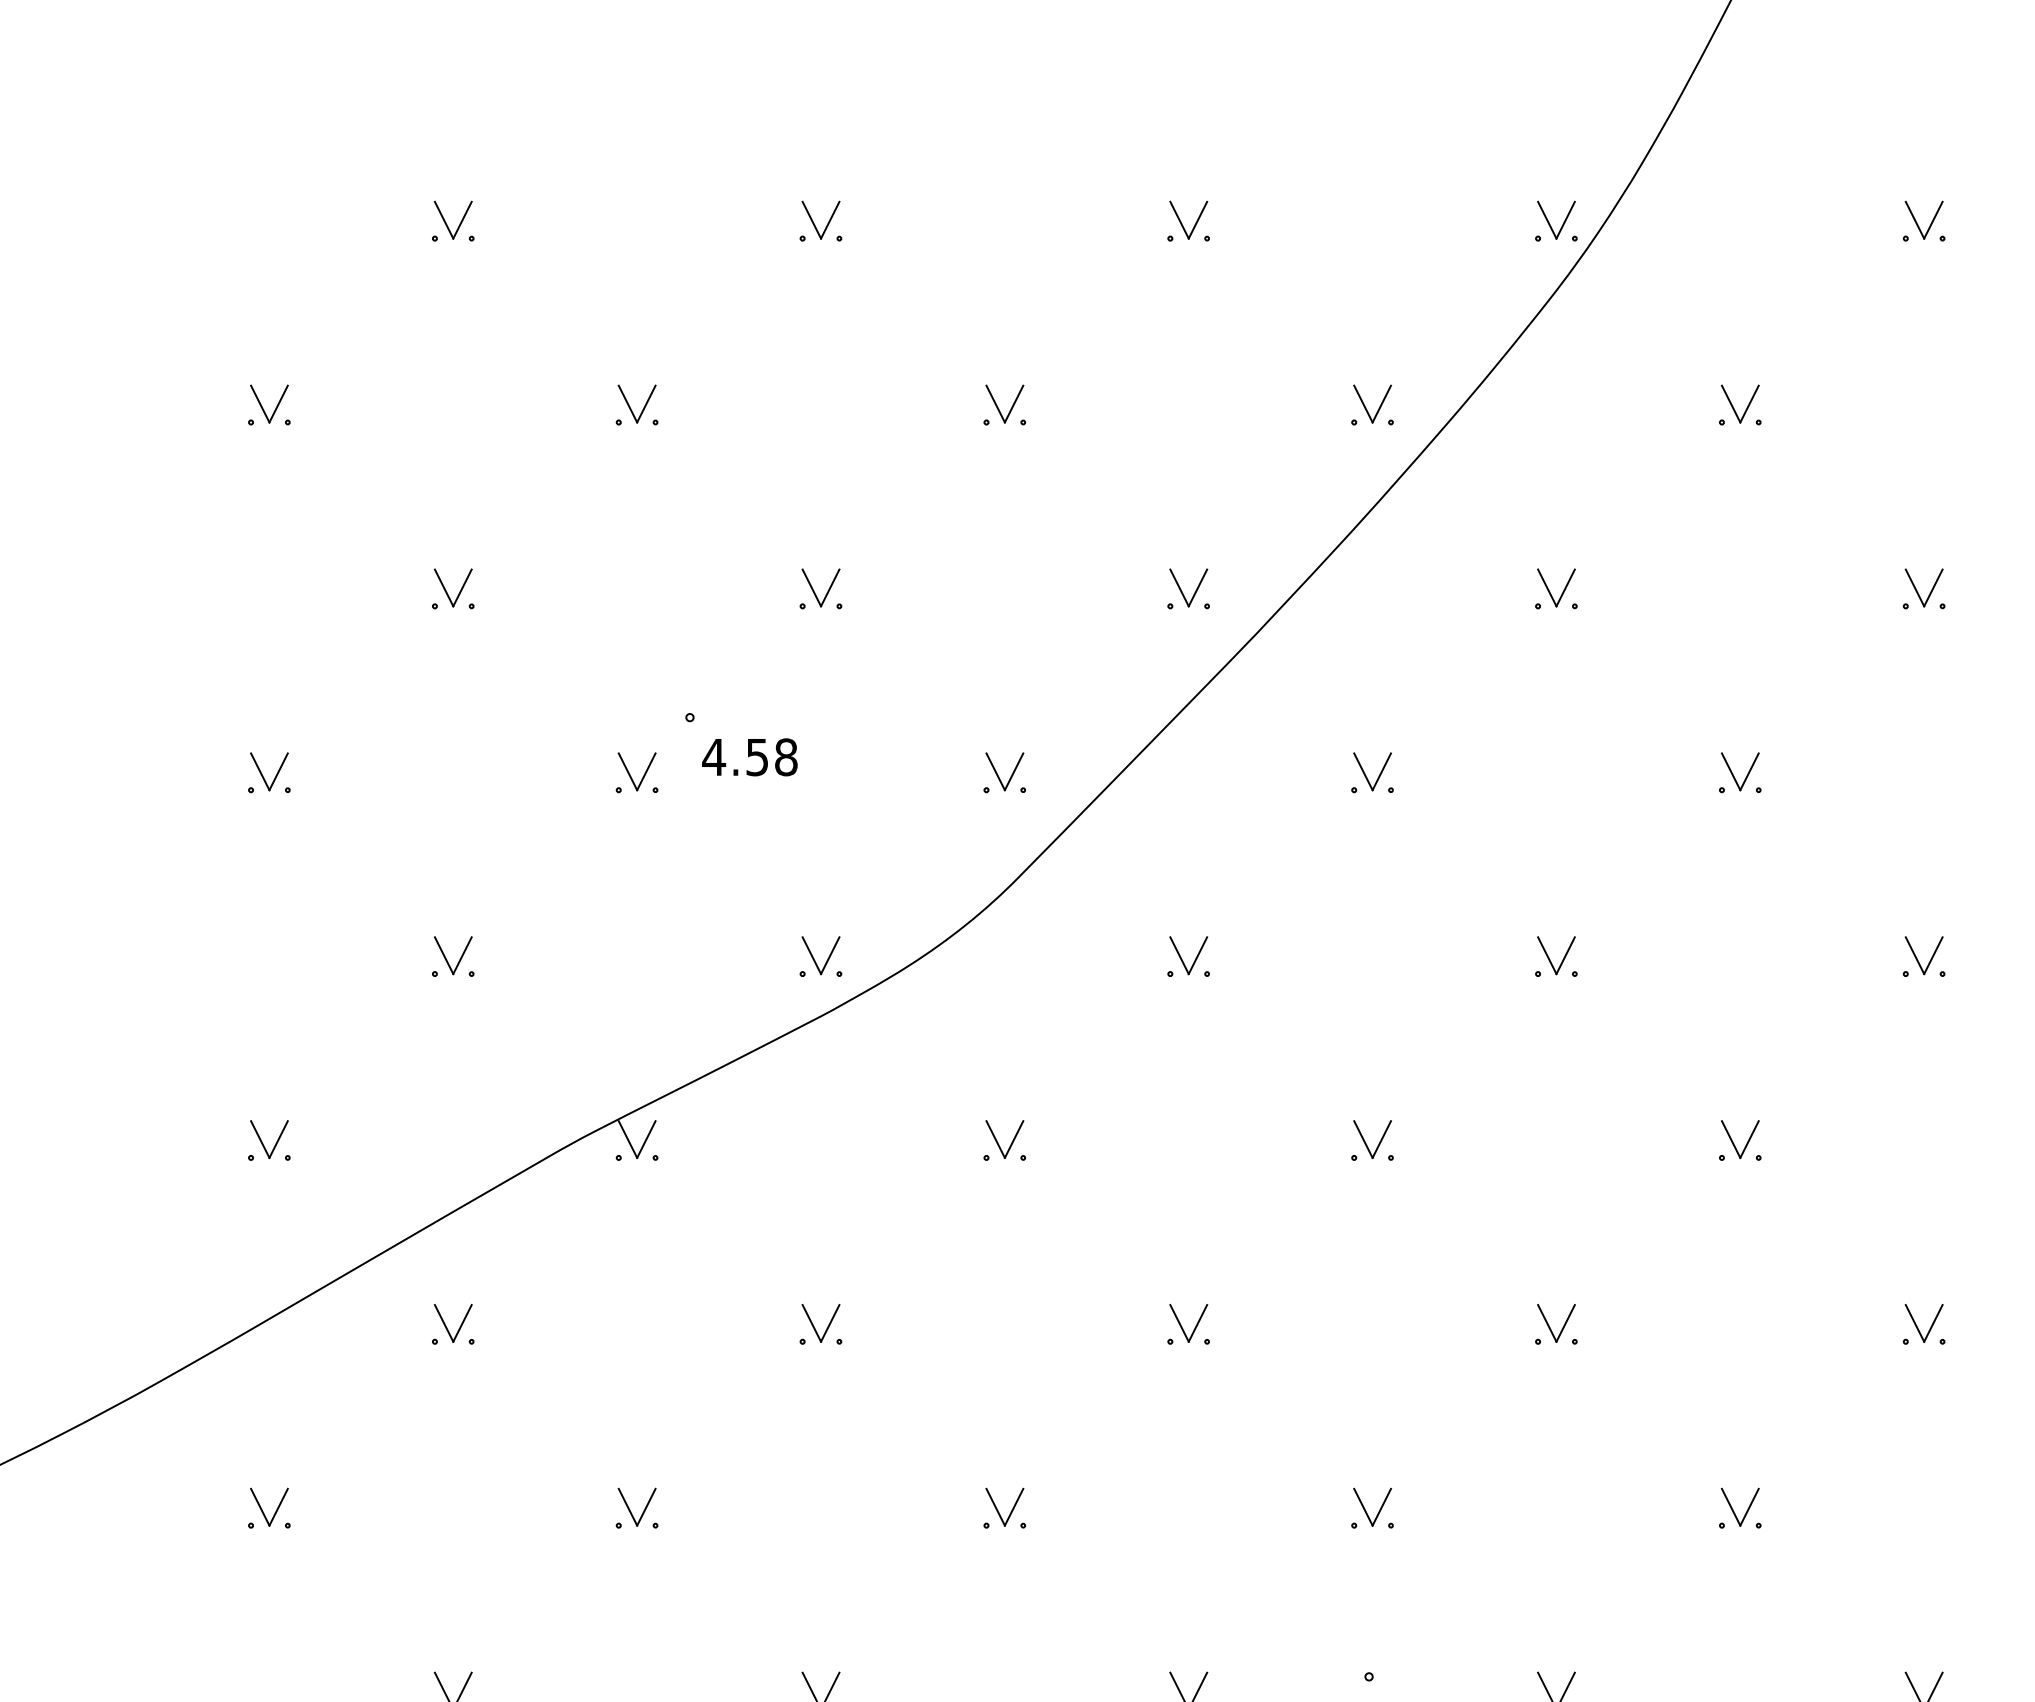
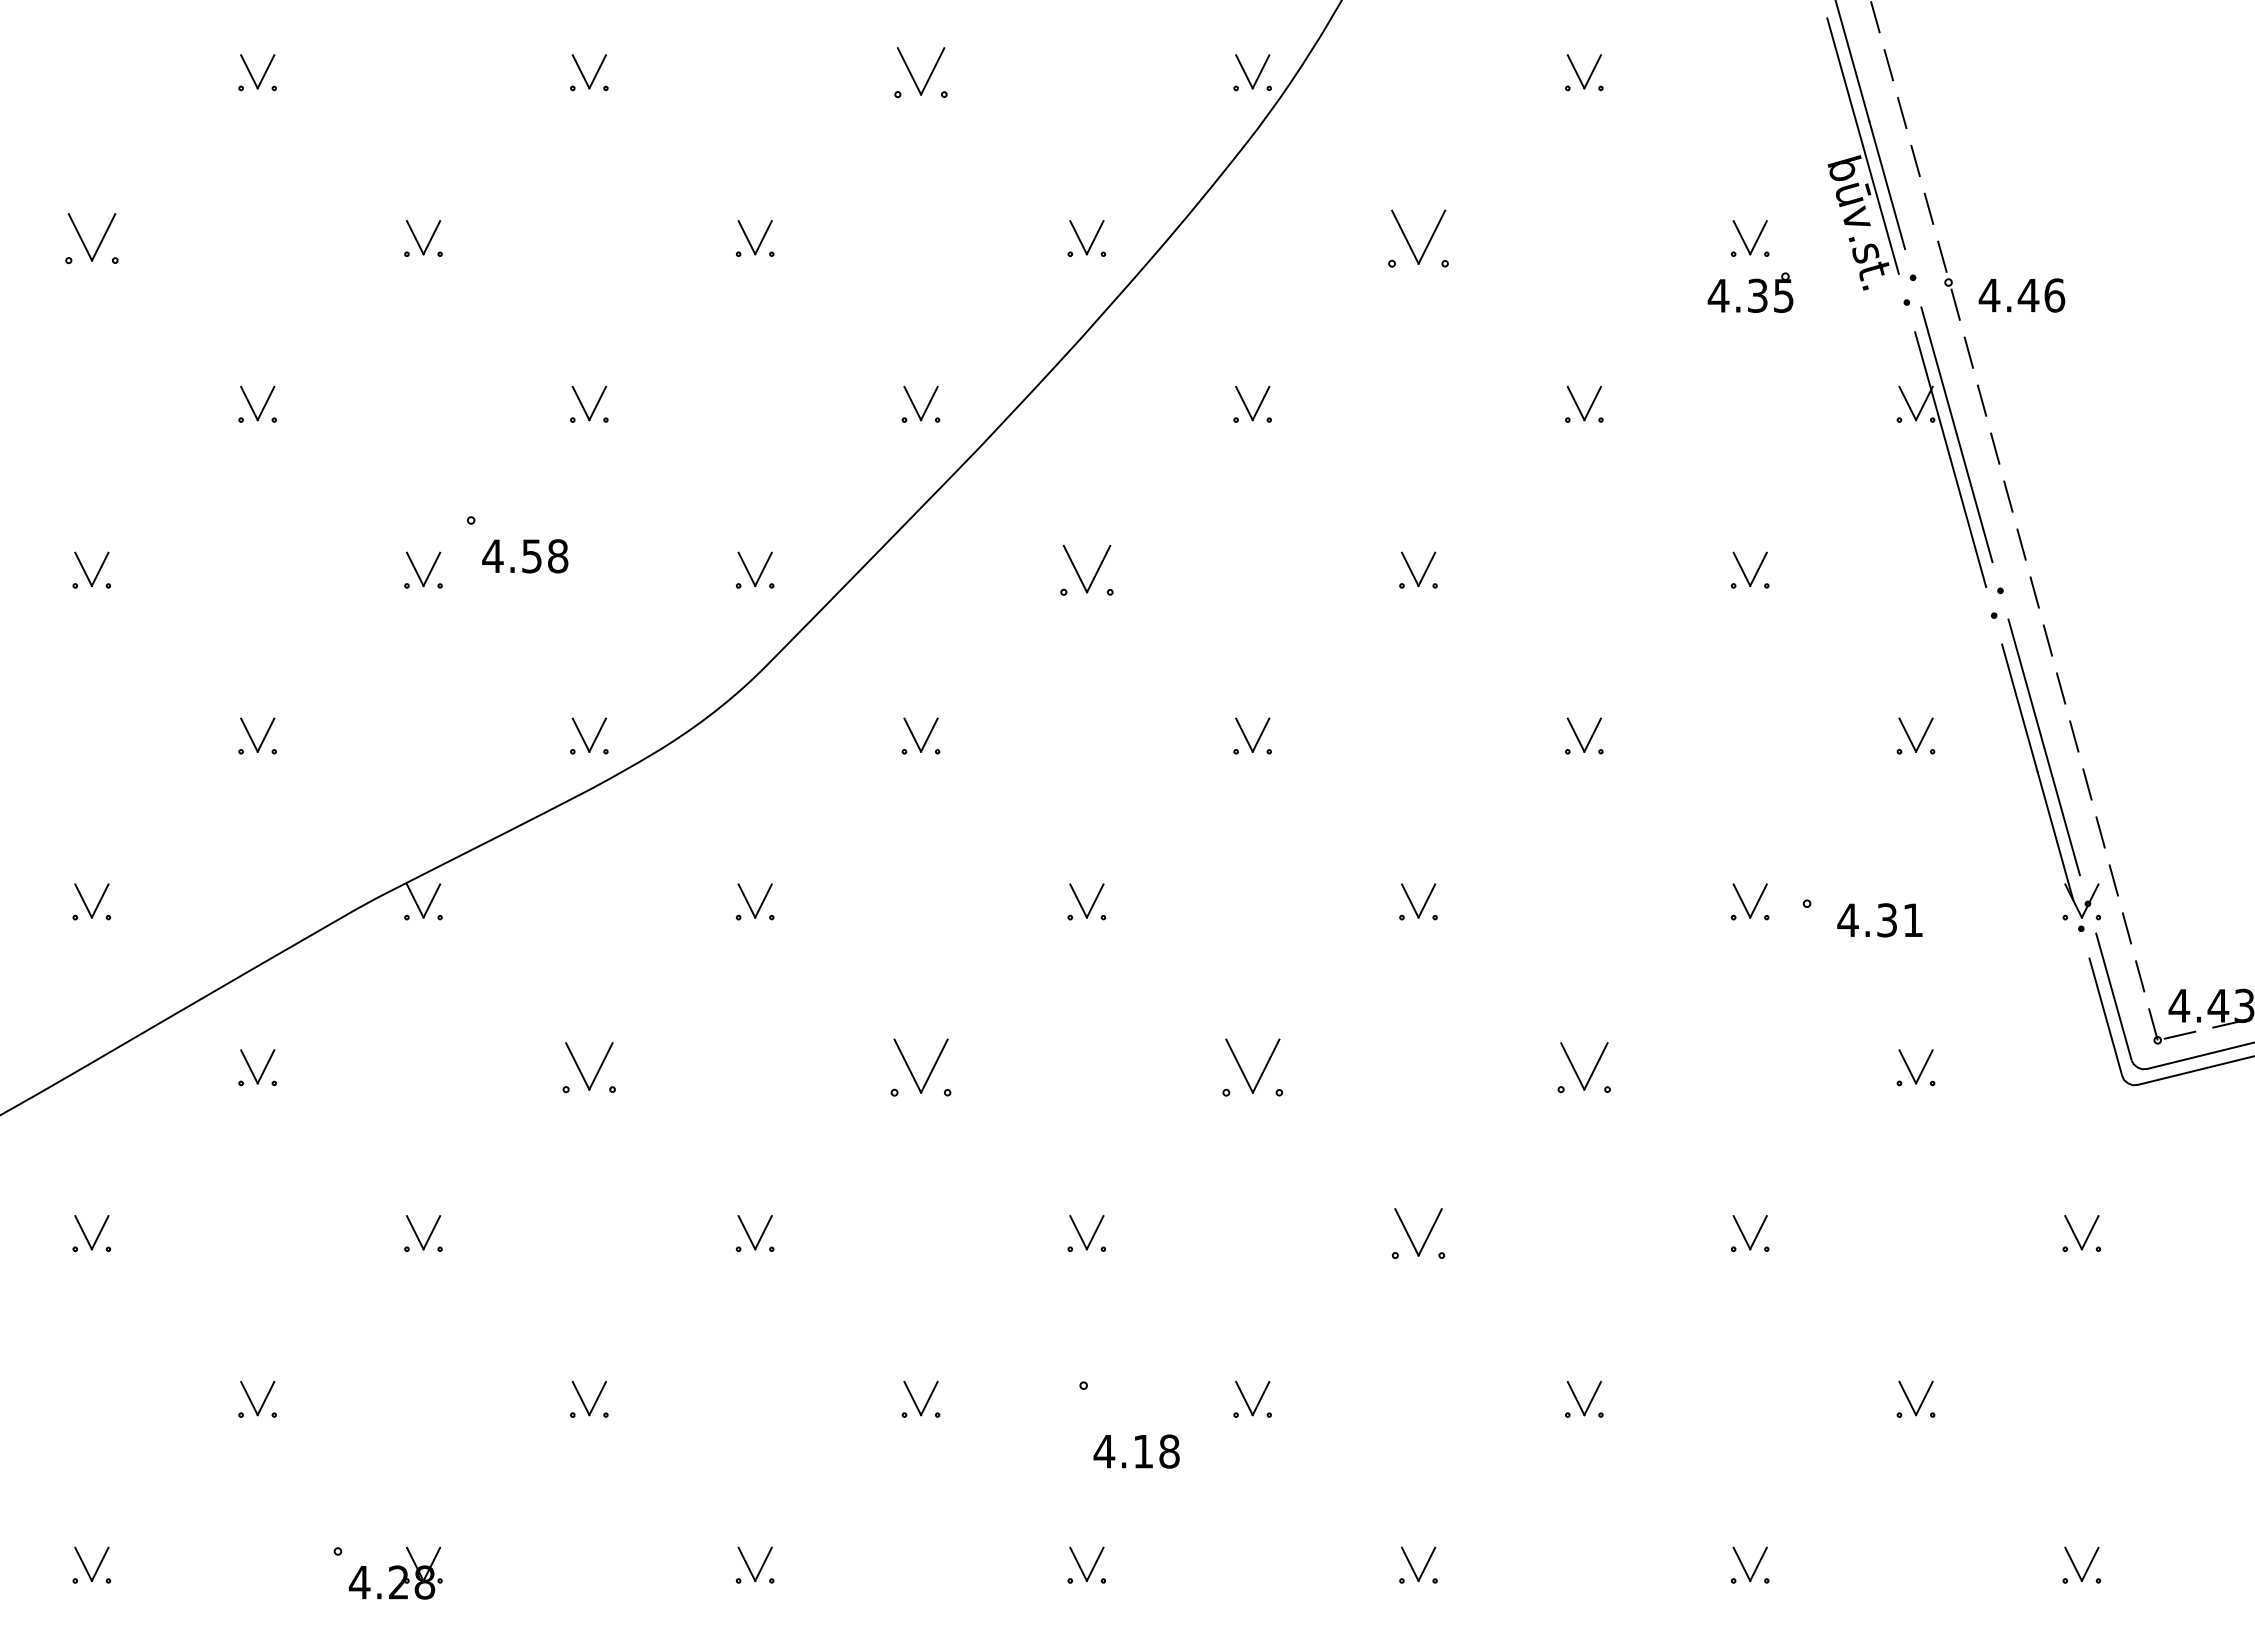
part: (1188, 220) -> (920, 72), size x1.4
part: (269, 405) -> (91, 238), size x1.4
part: (1740, 405) -> (1418, 238), size x1.6
part: (1372, 771) -> (1086, 569), size x1.4
part: (821, 1324) -> (589, 1067), size x1.4
part: (1188, 1324) -> (920, 1067), size x1.6
part: (1556, 1324) -> (1252, 1067), size x1.6
part: (1924, 1324) -> (1584, 1067), size x1.4
part: (1740, 1508) -> (1418, 1233), size x1.4

